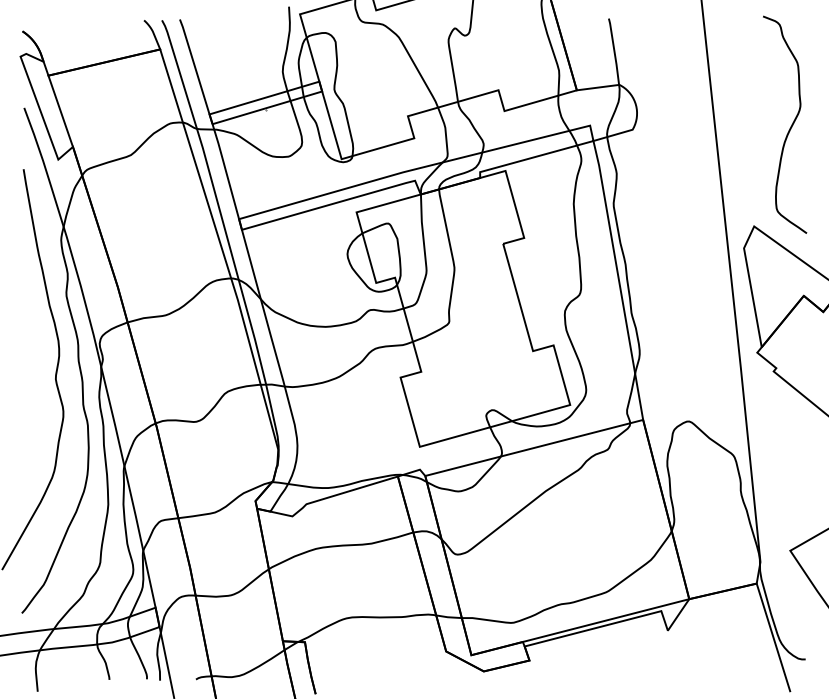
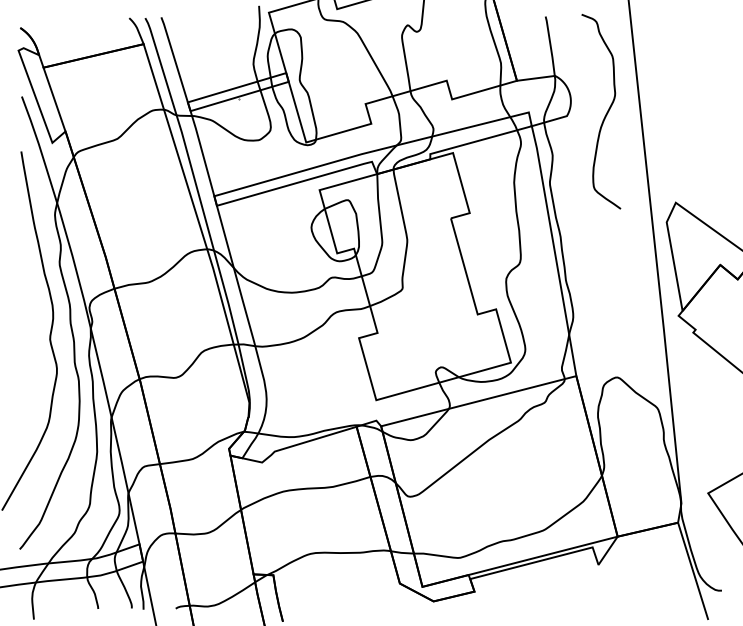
curve: (790, 126) -> (606, 113), moved

